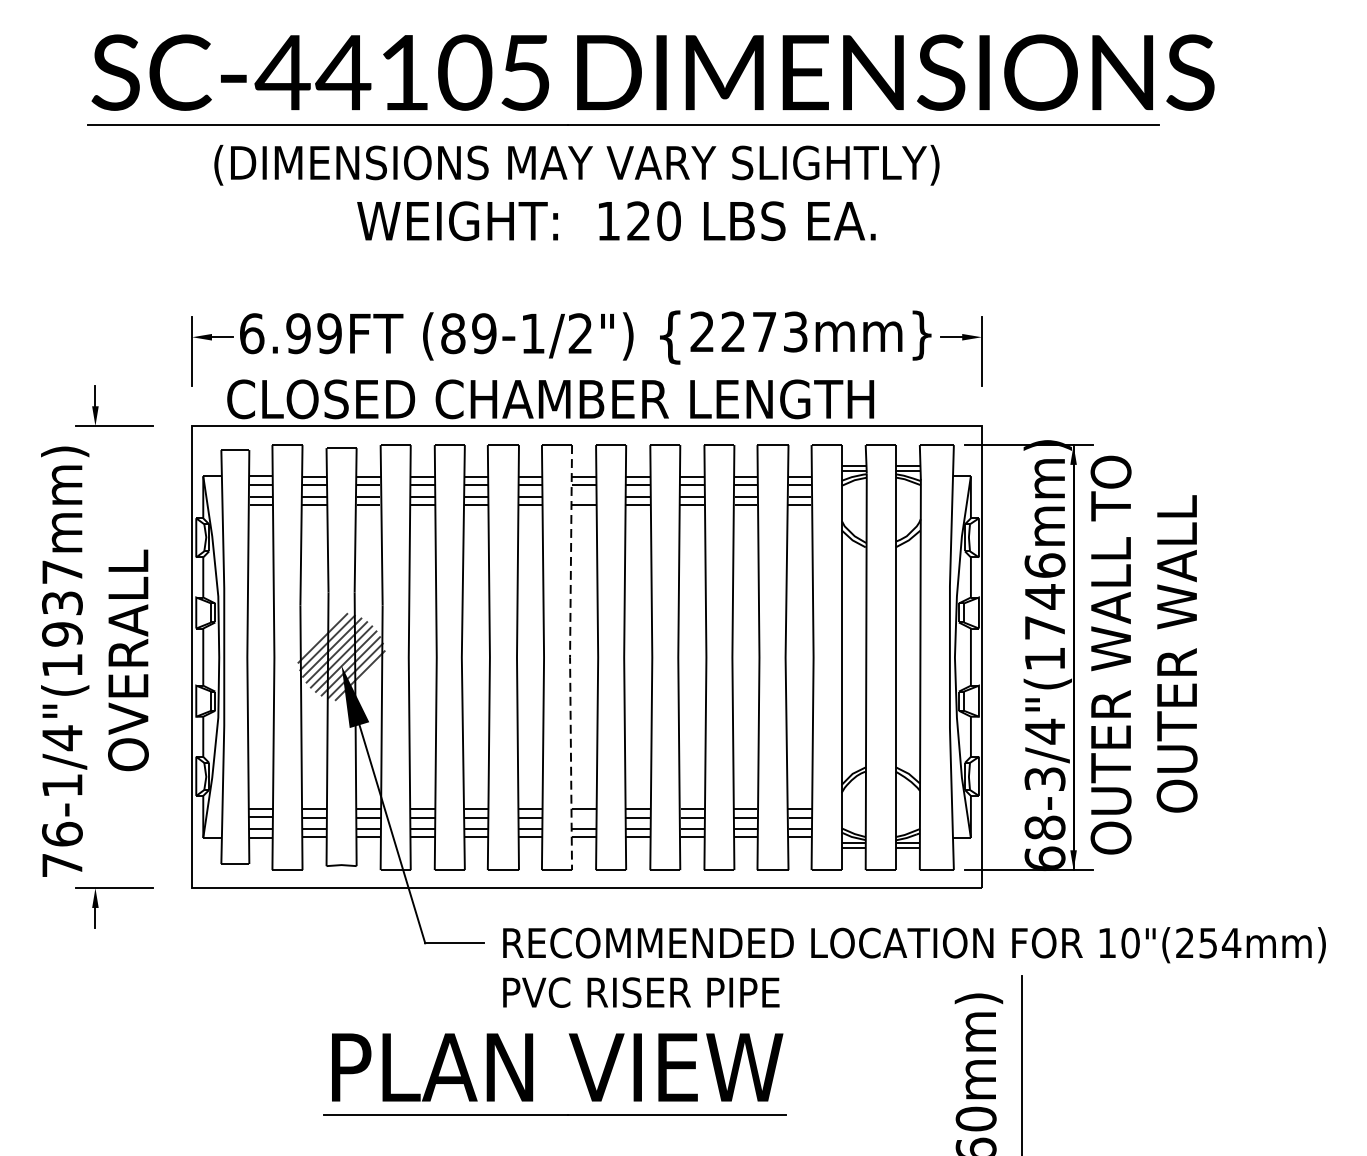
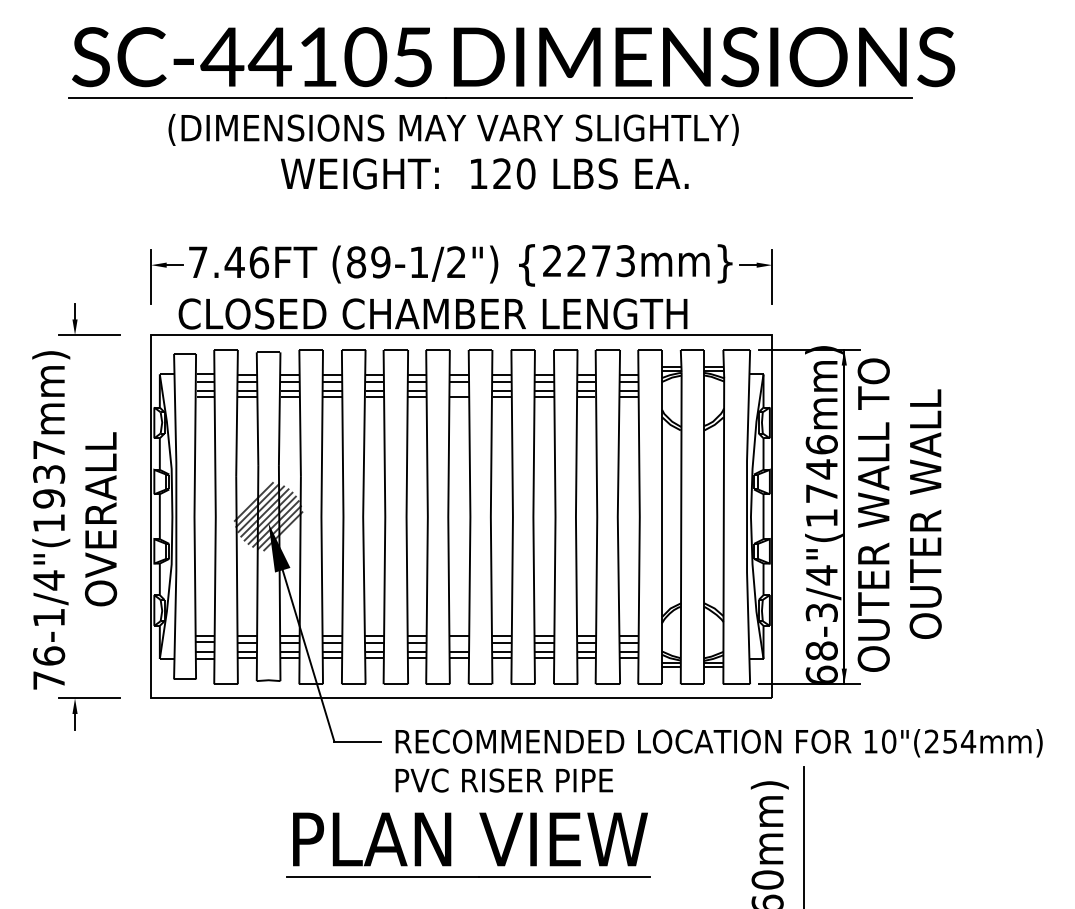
text: (290, 333) -> (228, 262), 6.99FT -> 7.46FT
line: (570, 658) -> (448, 517), dashed -> solid
part: (533, 1073) -> (451, 844), moved

